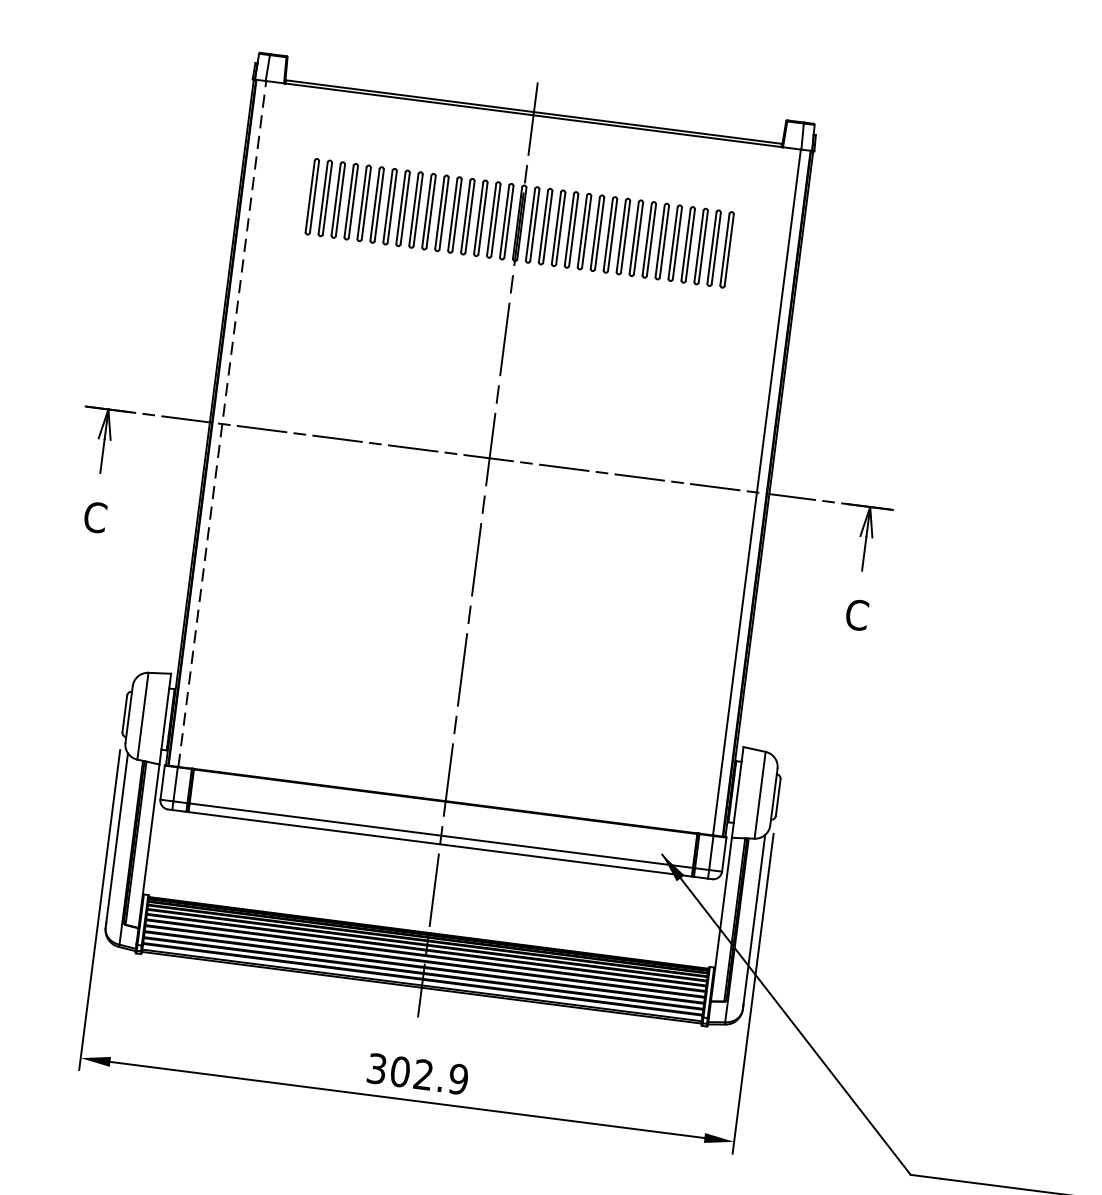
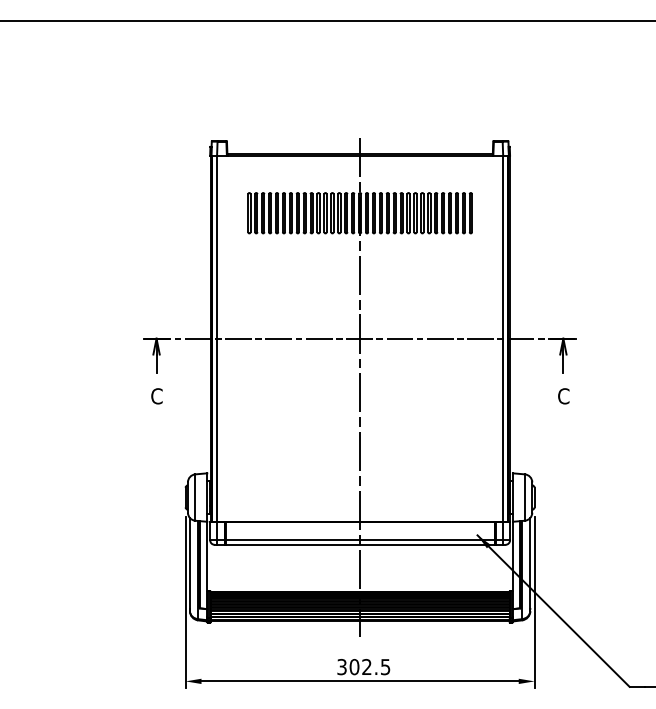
line: (222, 423) -> (217, 338), dashed -> solid
text: (458, 1078) -> (385, 666), 302.9 -> 302.5

